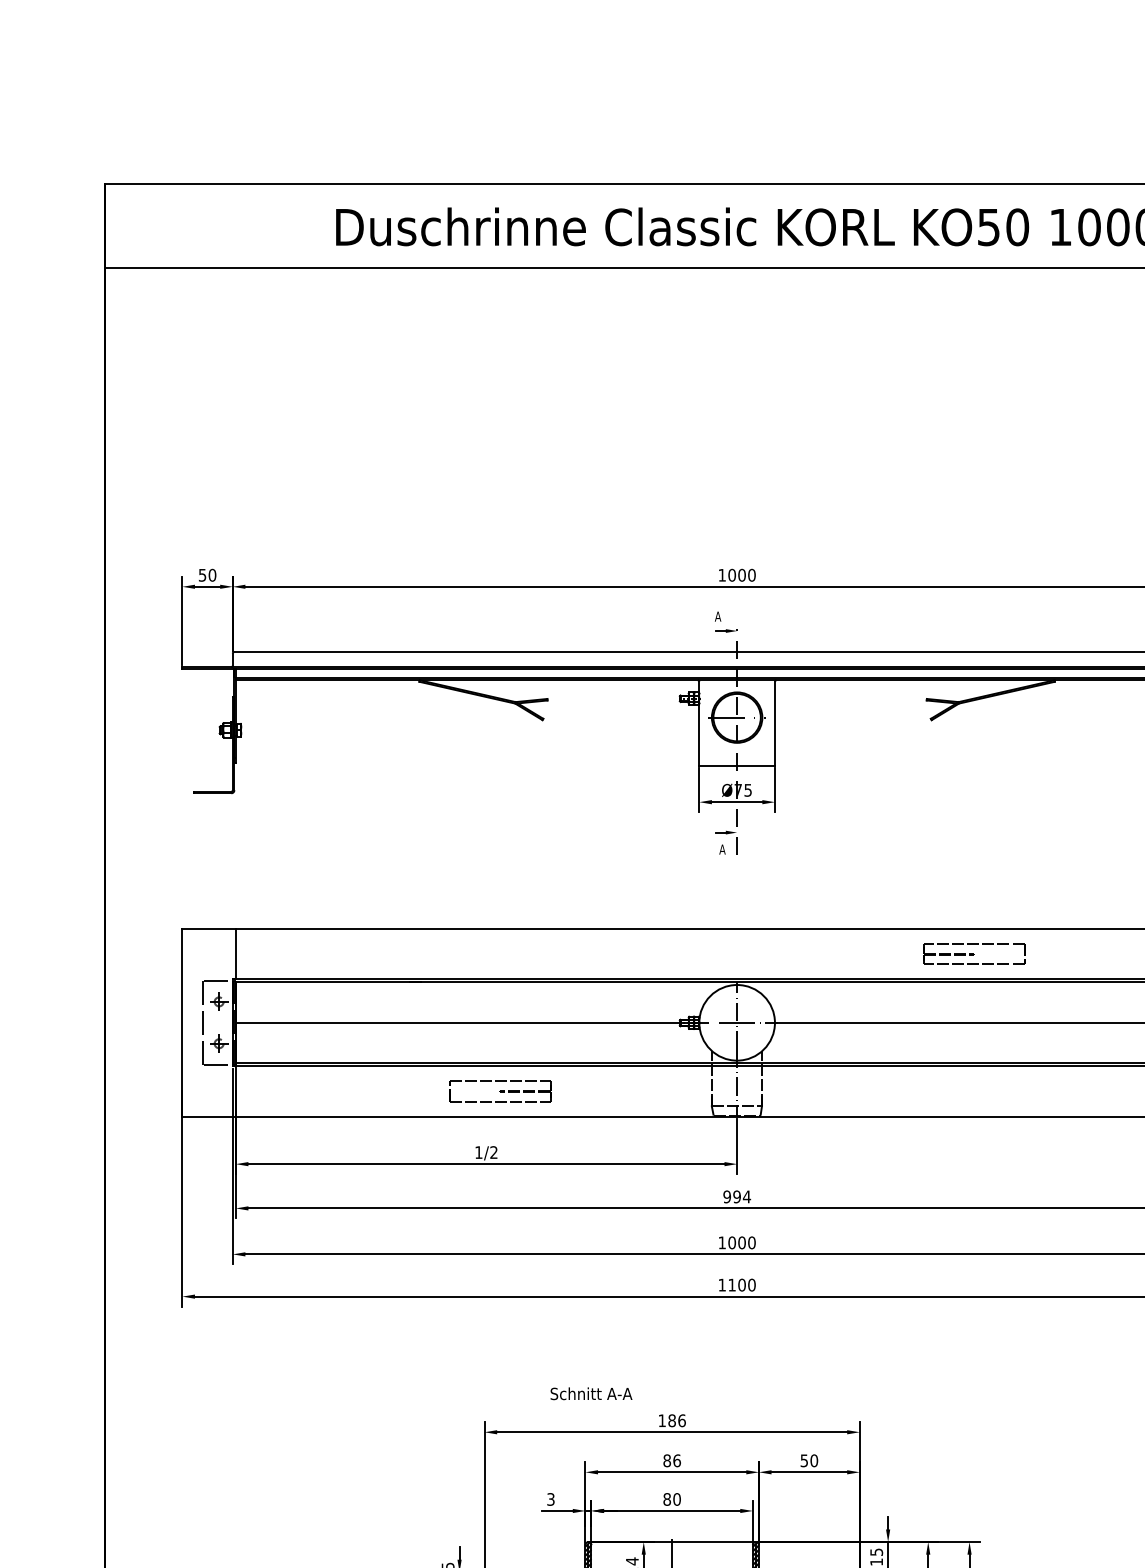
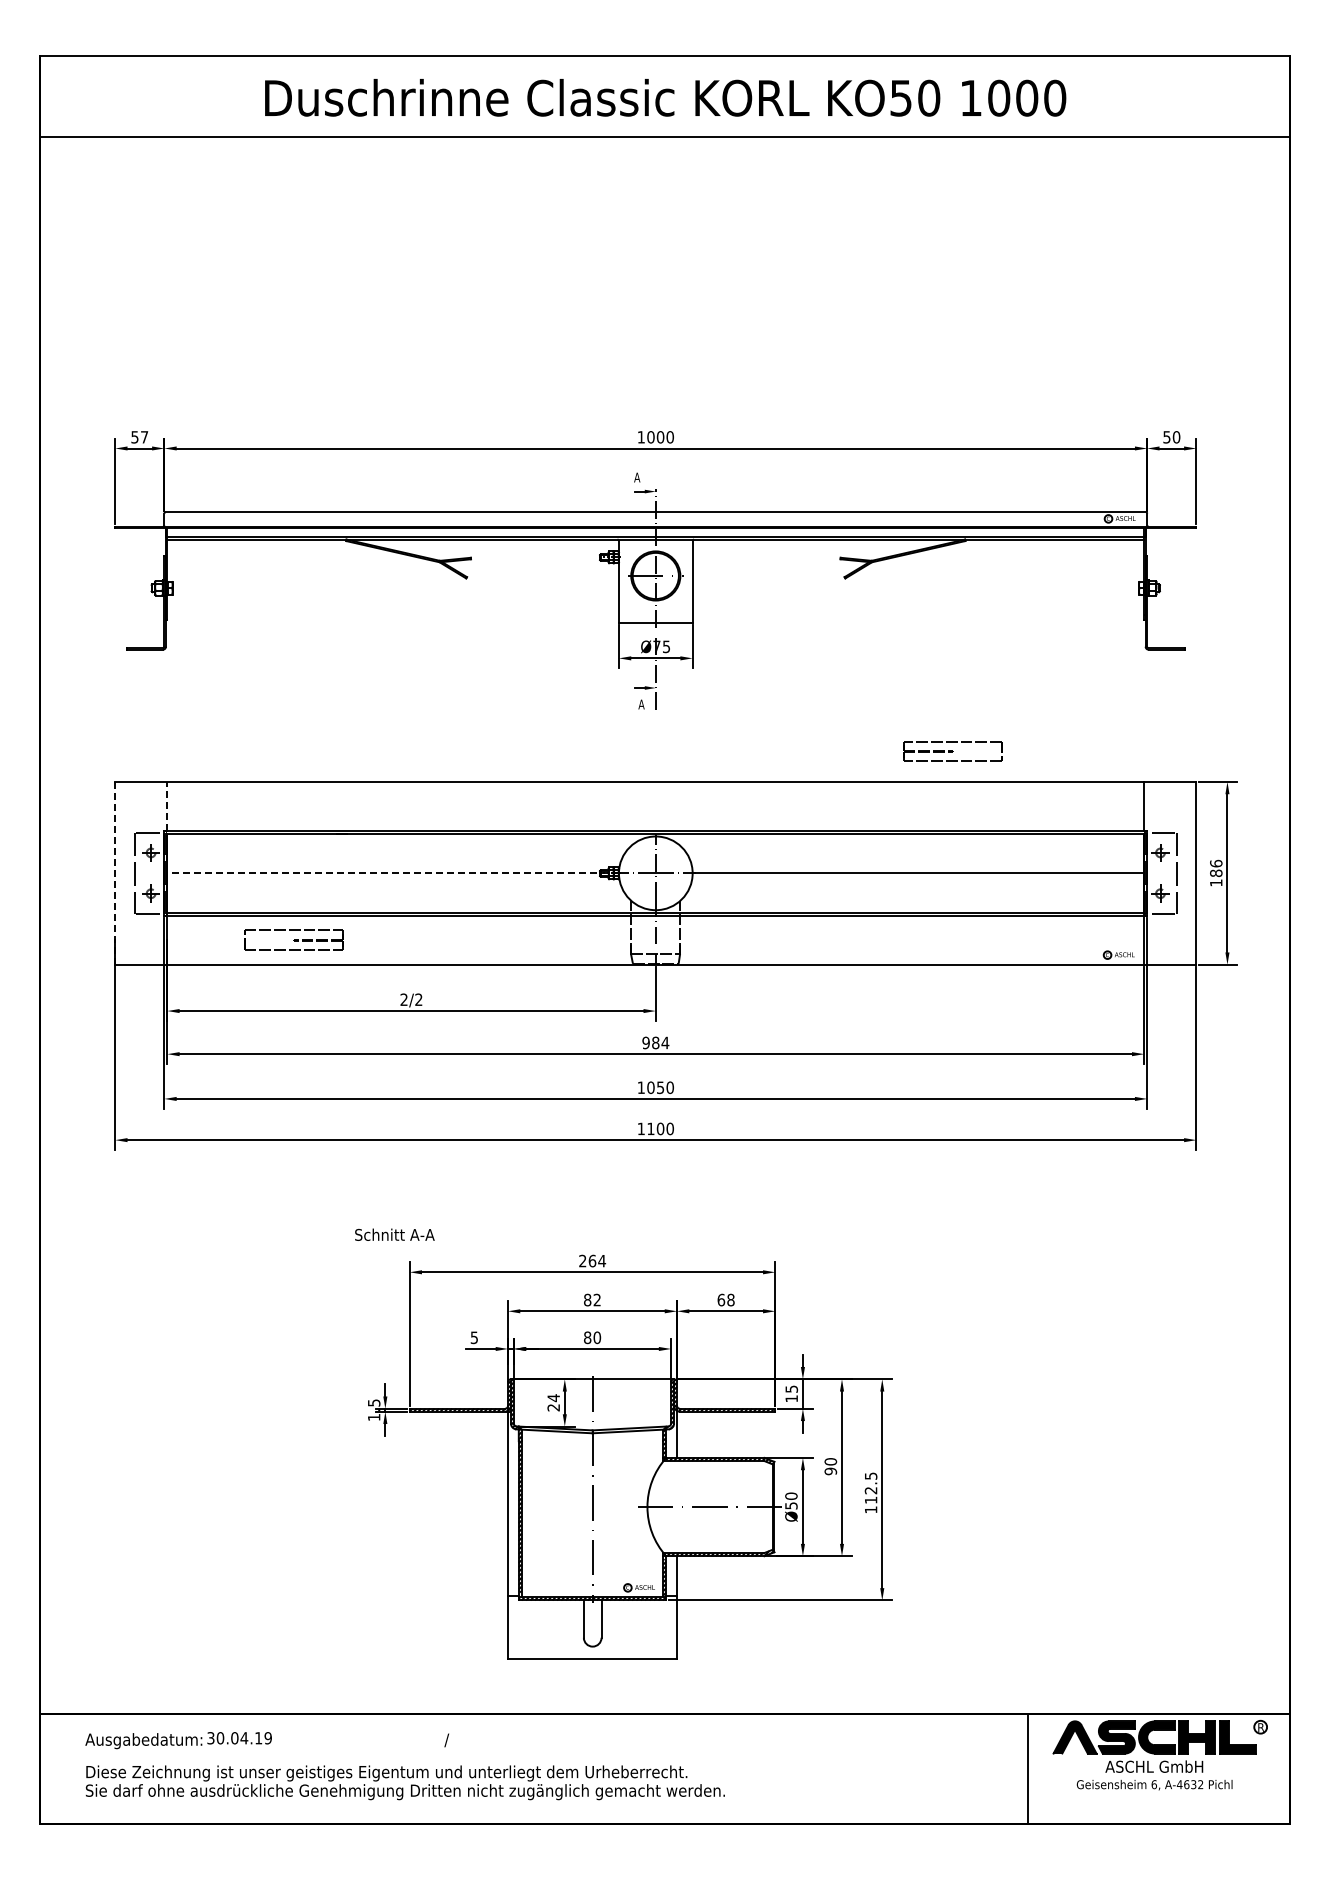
text: (212, 575) -> (144, 437), 50 -> 57
line: (235, 954) -> (167, 806), solid -> dashed
part: (973, 954) -> (952, 751), moved
line: (182, 1022) -> (115, 873), solid -> dashed
line: (467, 1022) -> (393, 873), solid -> dashed
part: (499, 1090) -> (293, 939), moved
text: (478, 1152) -> (403, 999), 1/2 -> 2/2
text: (736, 1197) -> (655, 1043), 994 -> 984
text: (741, 1242) -> (660, 1087), 1000 -> 1050
text: (591, 1393) -> (394, 1234), moved
text: (672, 1420) -> (592, 1260), 186 -> 264
text: (677, 1460) -> (597, 1299), 86 -> 82
text: (808, 1460) -> (725, 1299), 50 -> 68
text: (551, 1499) -> (474, 1337), 3 -> 5

